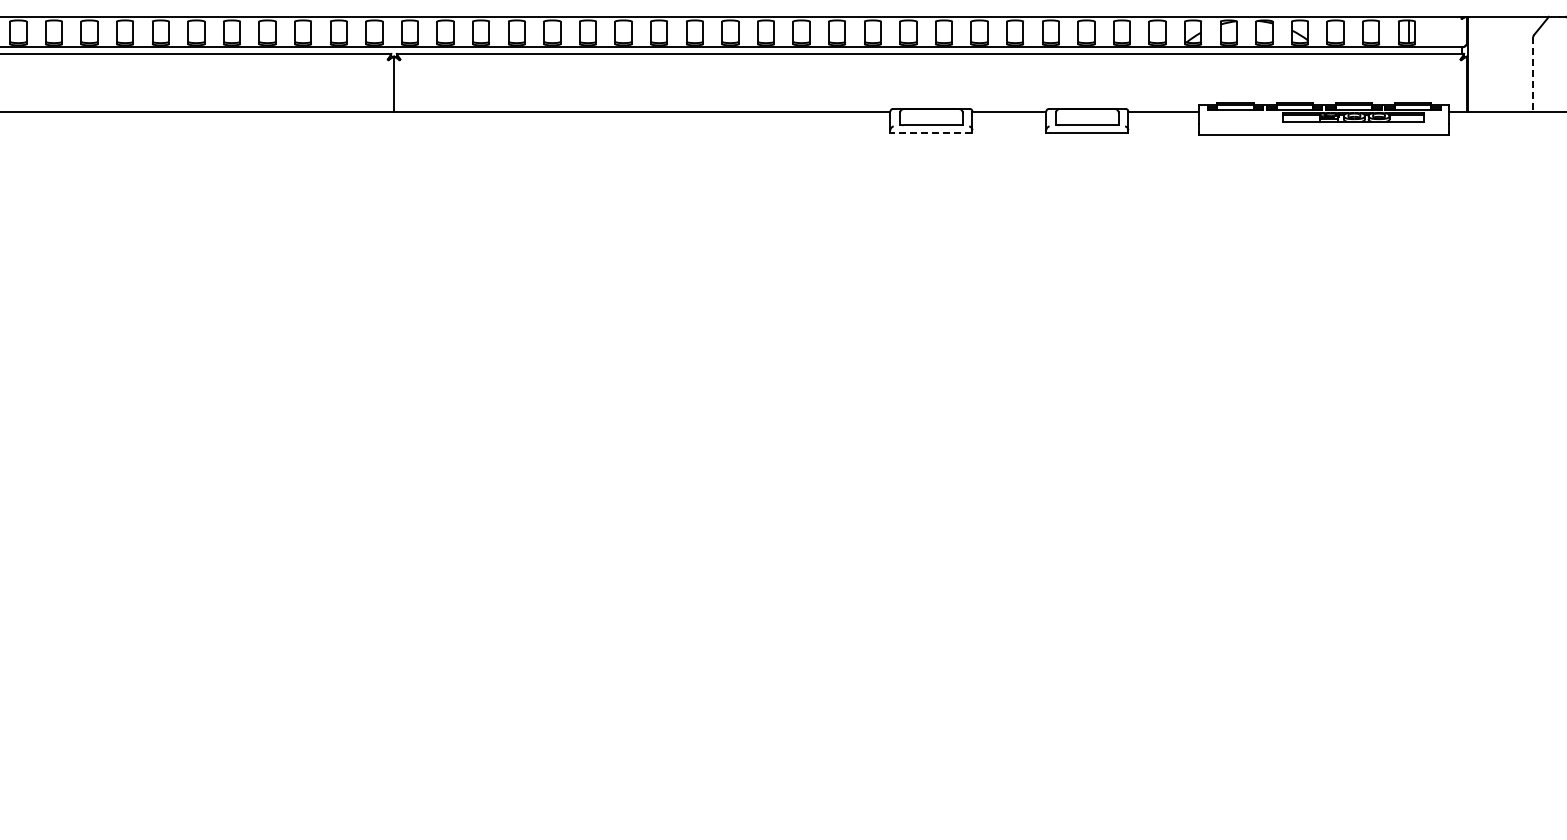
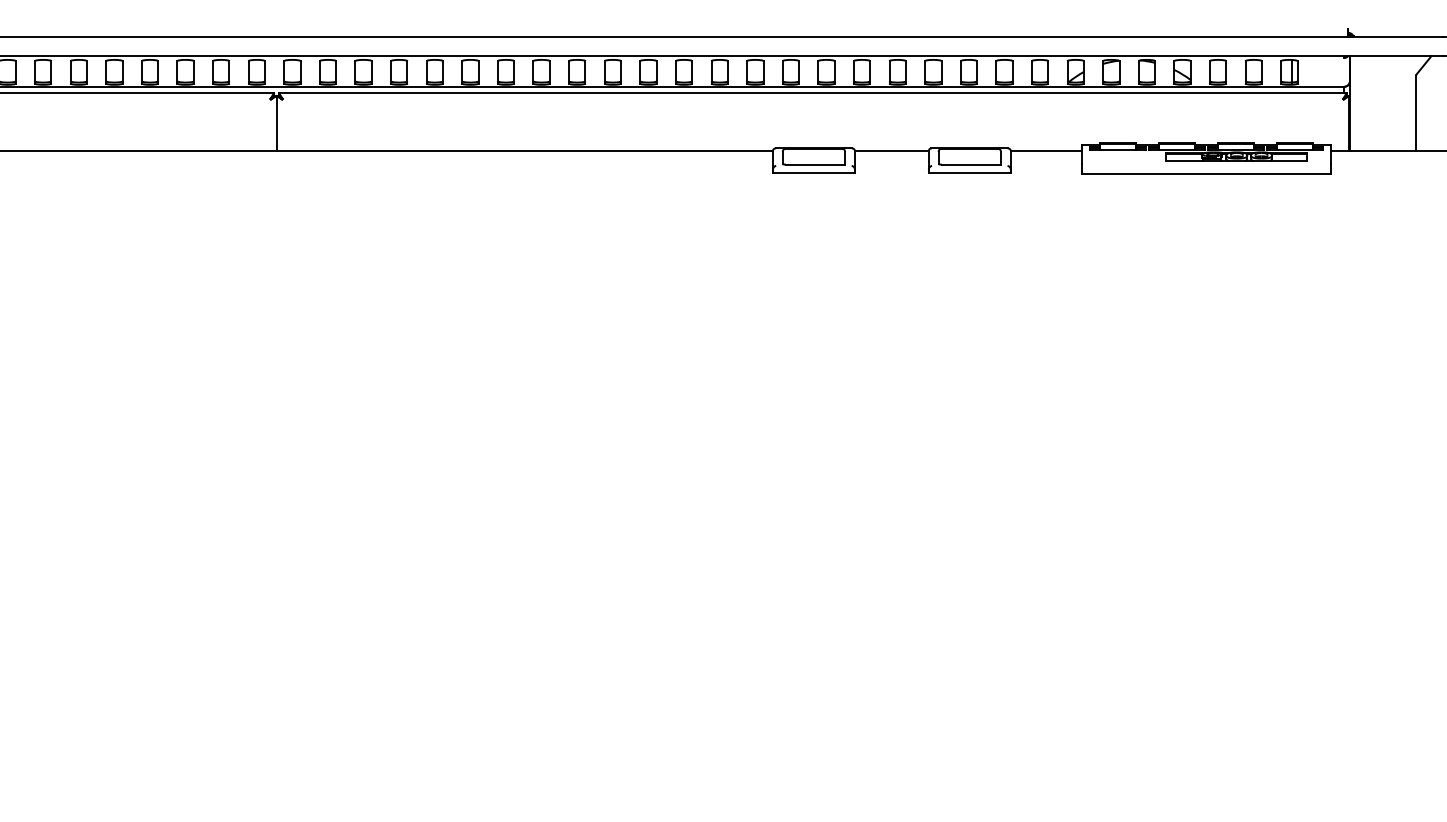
line: (1533, 74) -> (1415, 113), dashed -> solid
line: (930, 133) -> (812, 172), dashed -> solid

